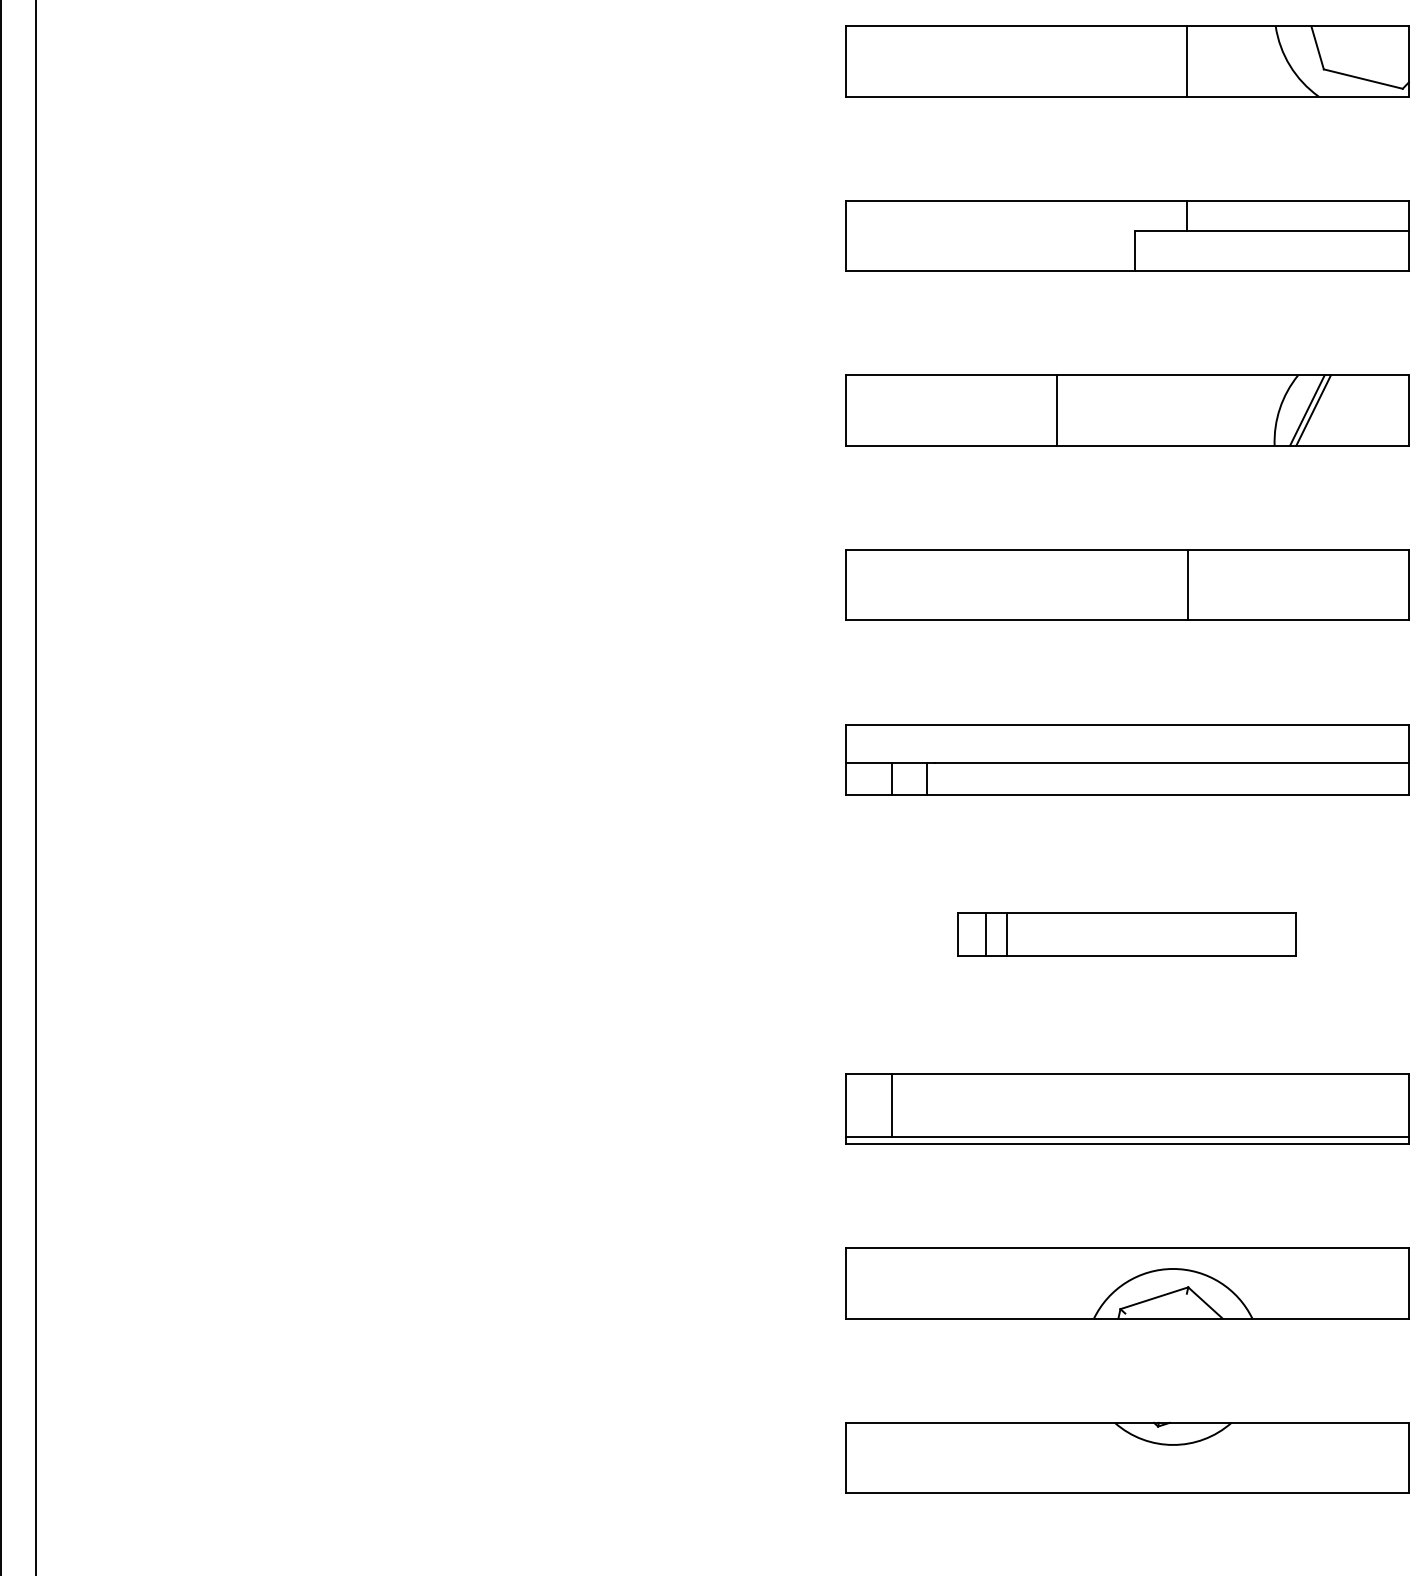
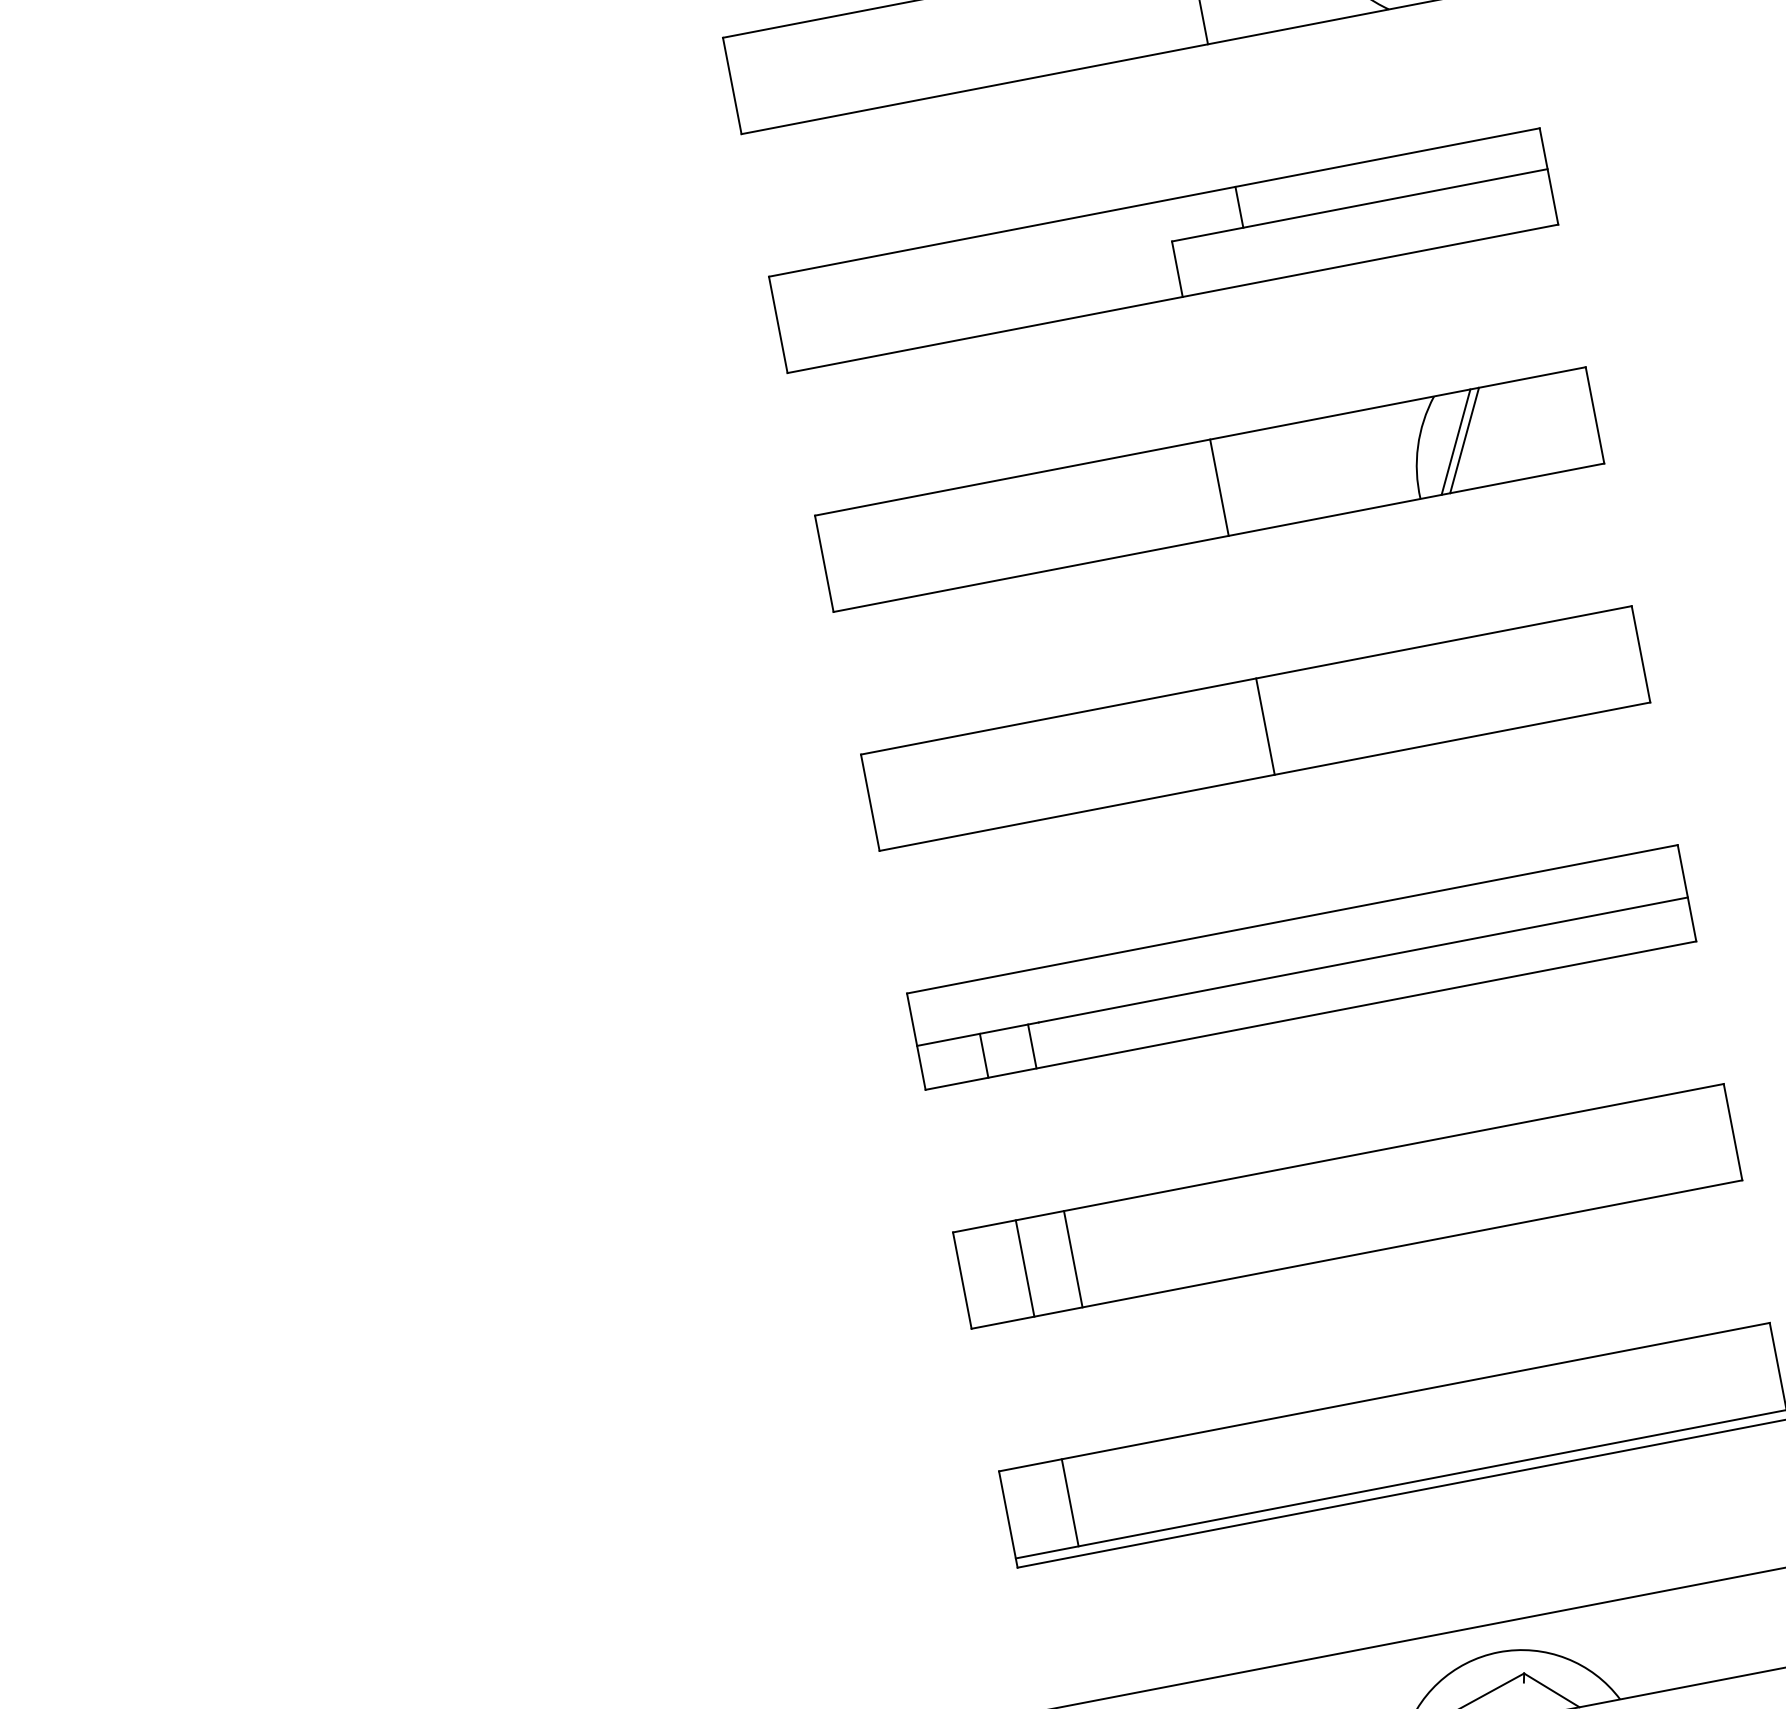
line: (1056, 410) -> (1219, 487), moved
line: (1187, 585) -> (1265, 727), moved
part: (1127, 934) -> (1347, 1206), size x1.67

